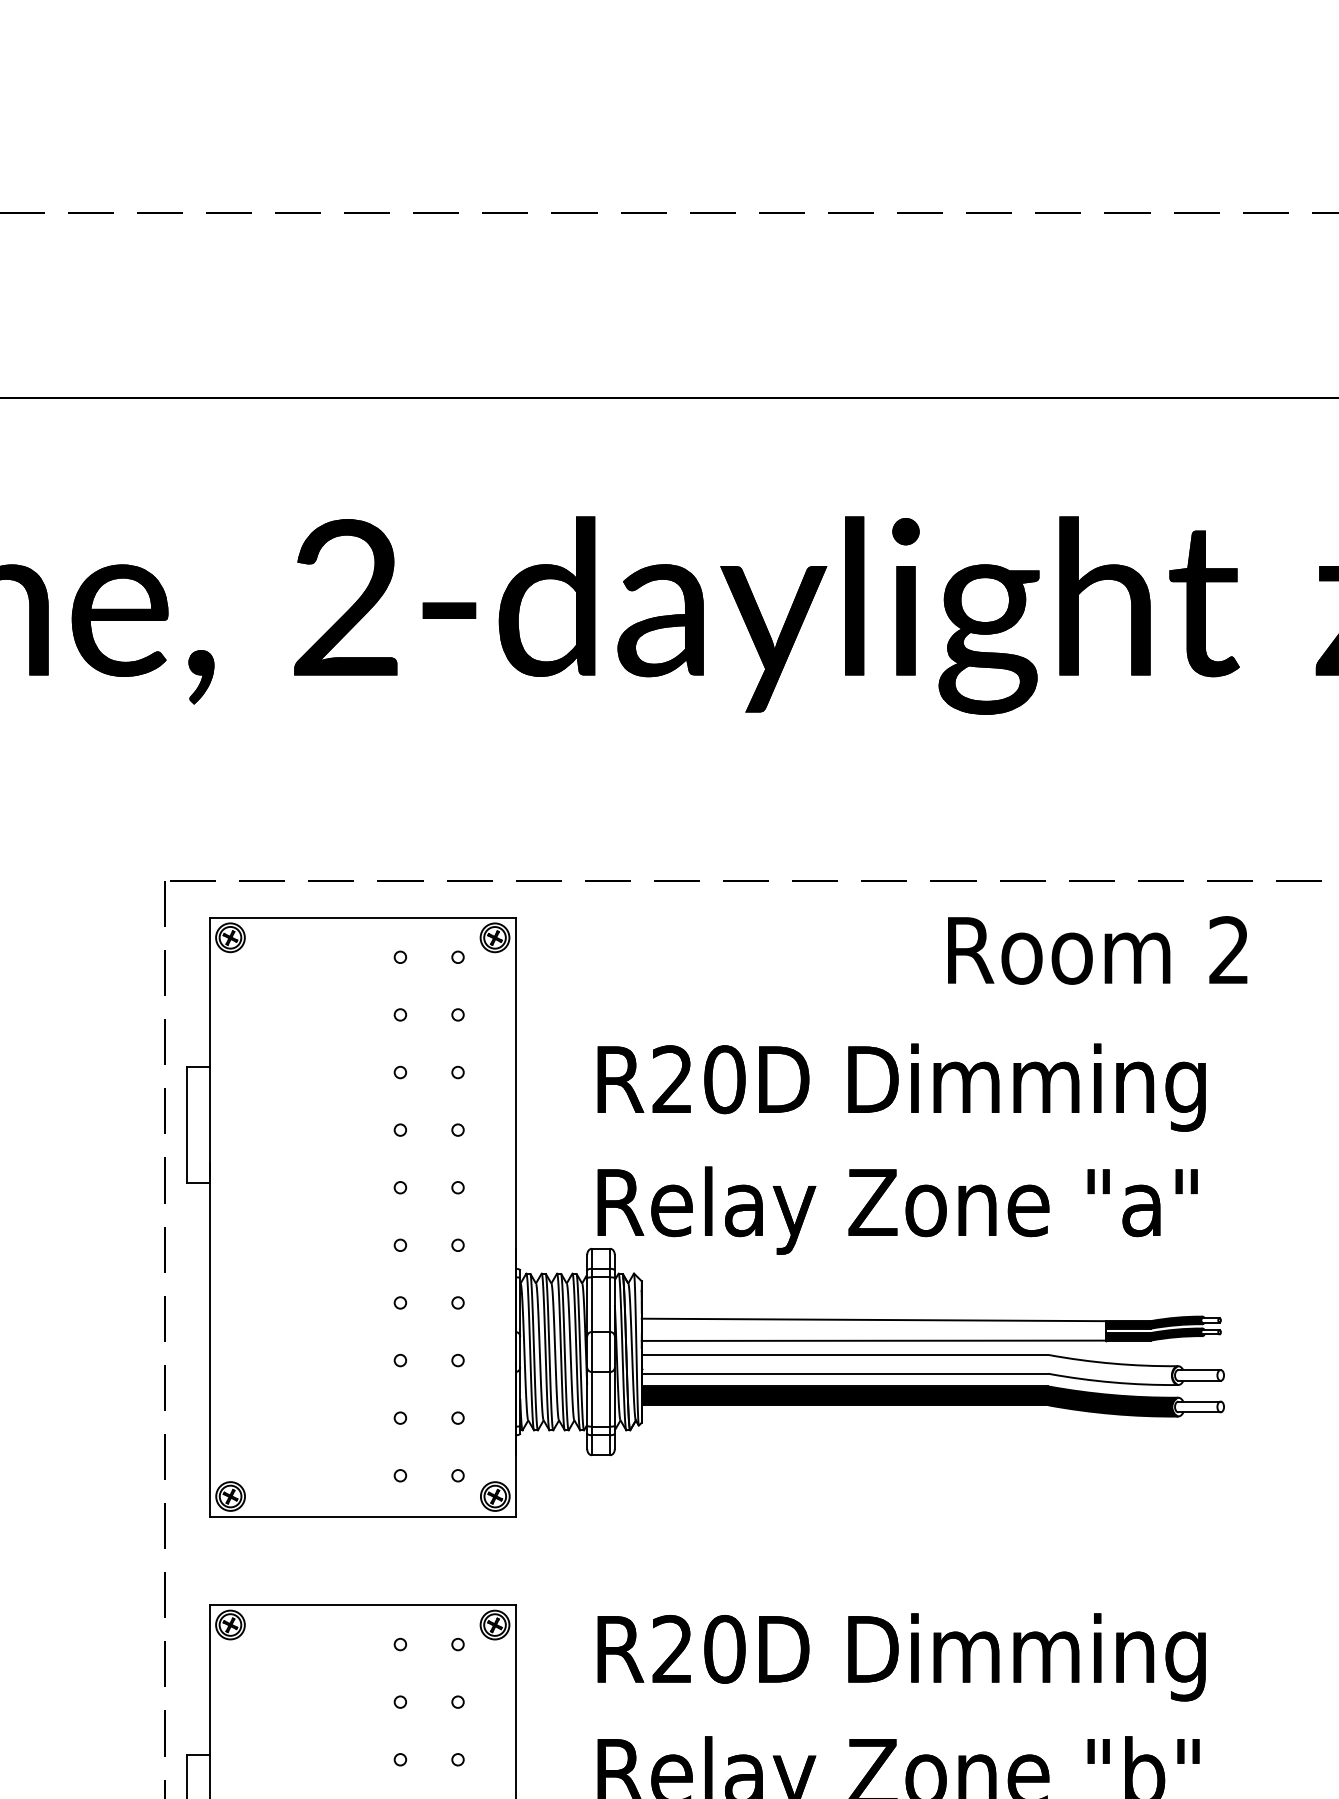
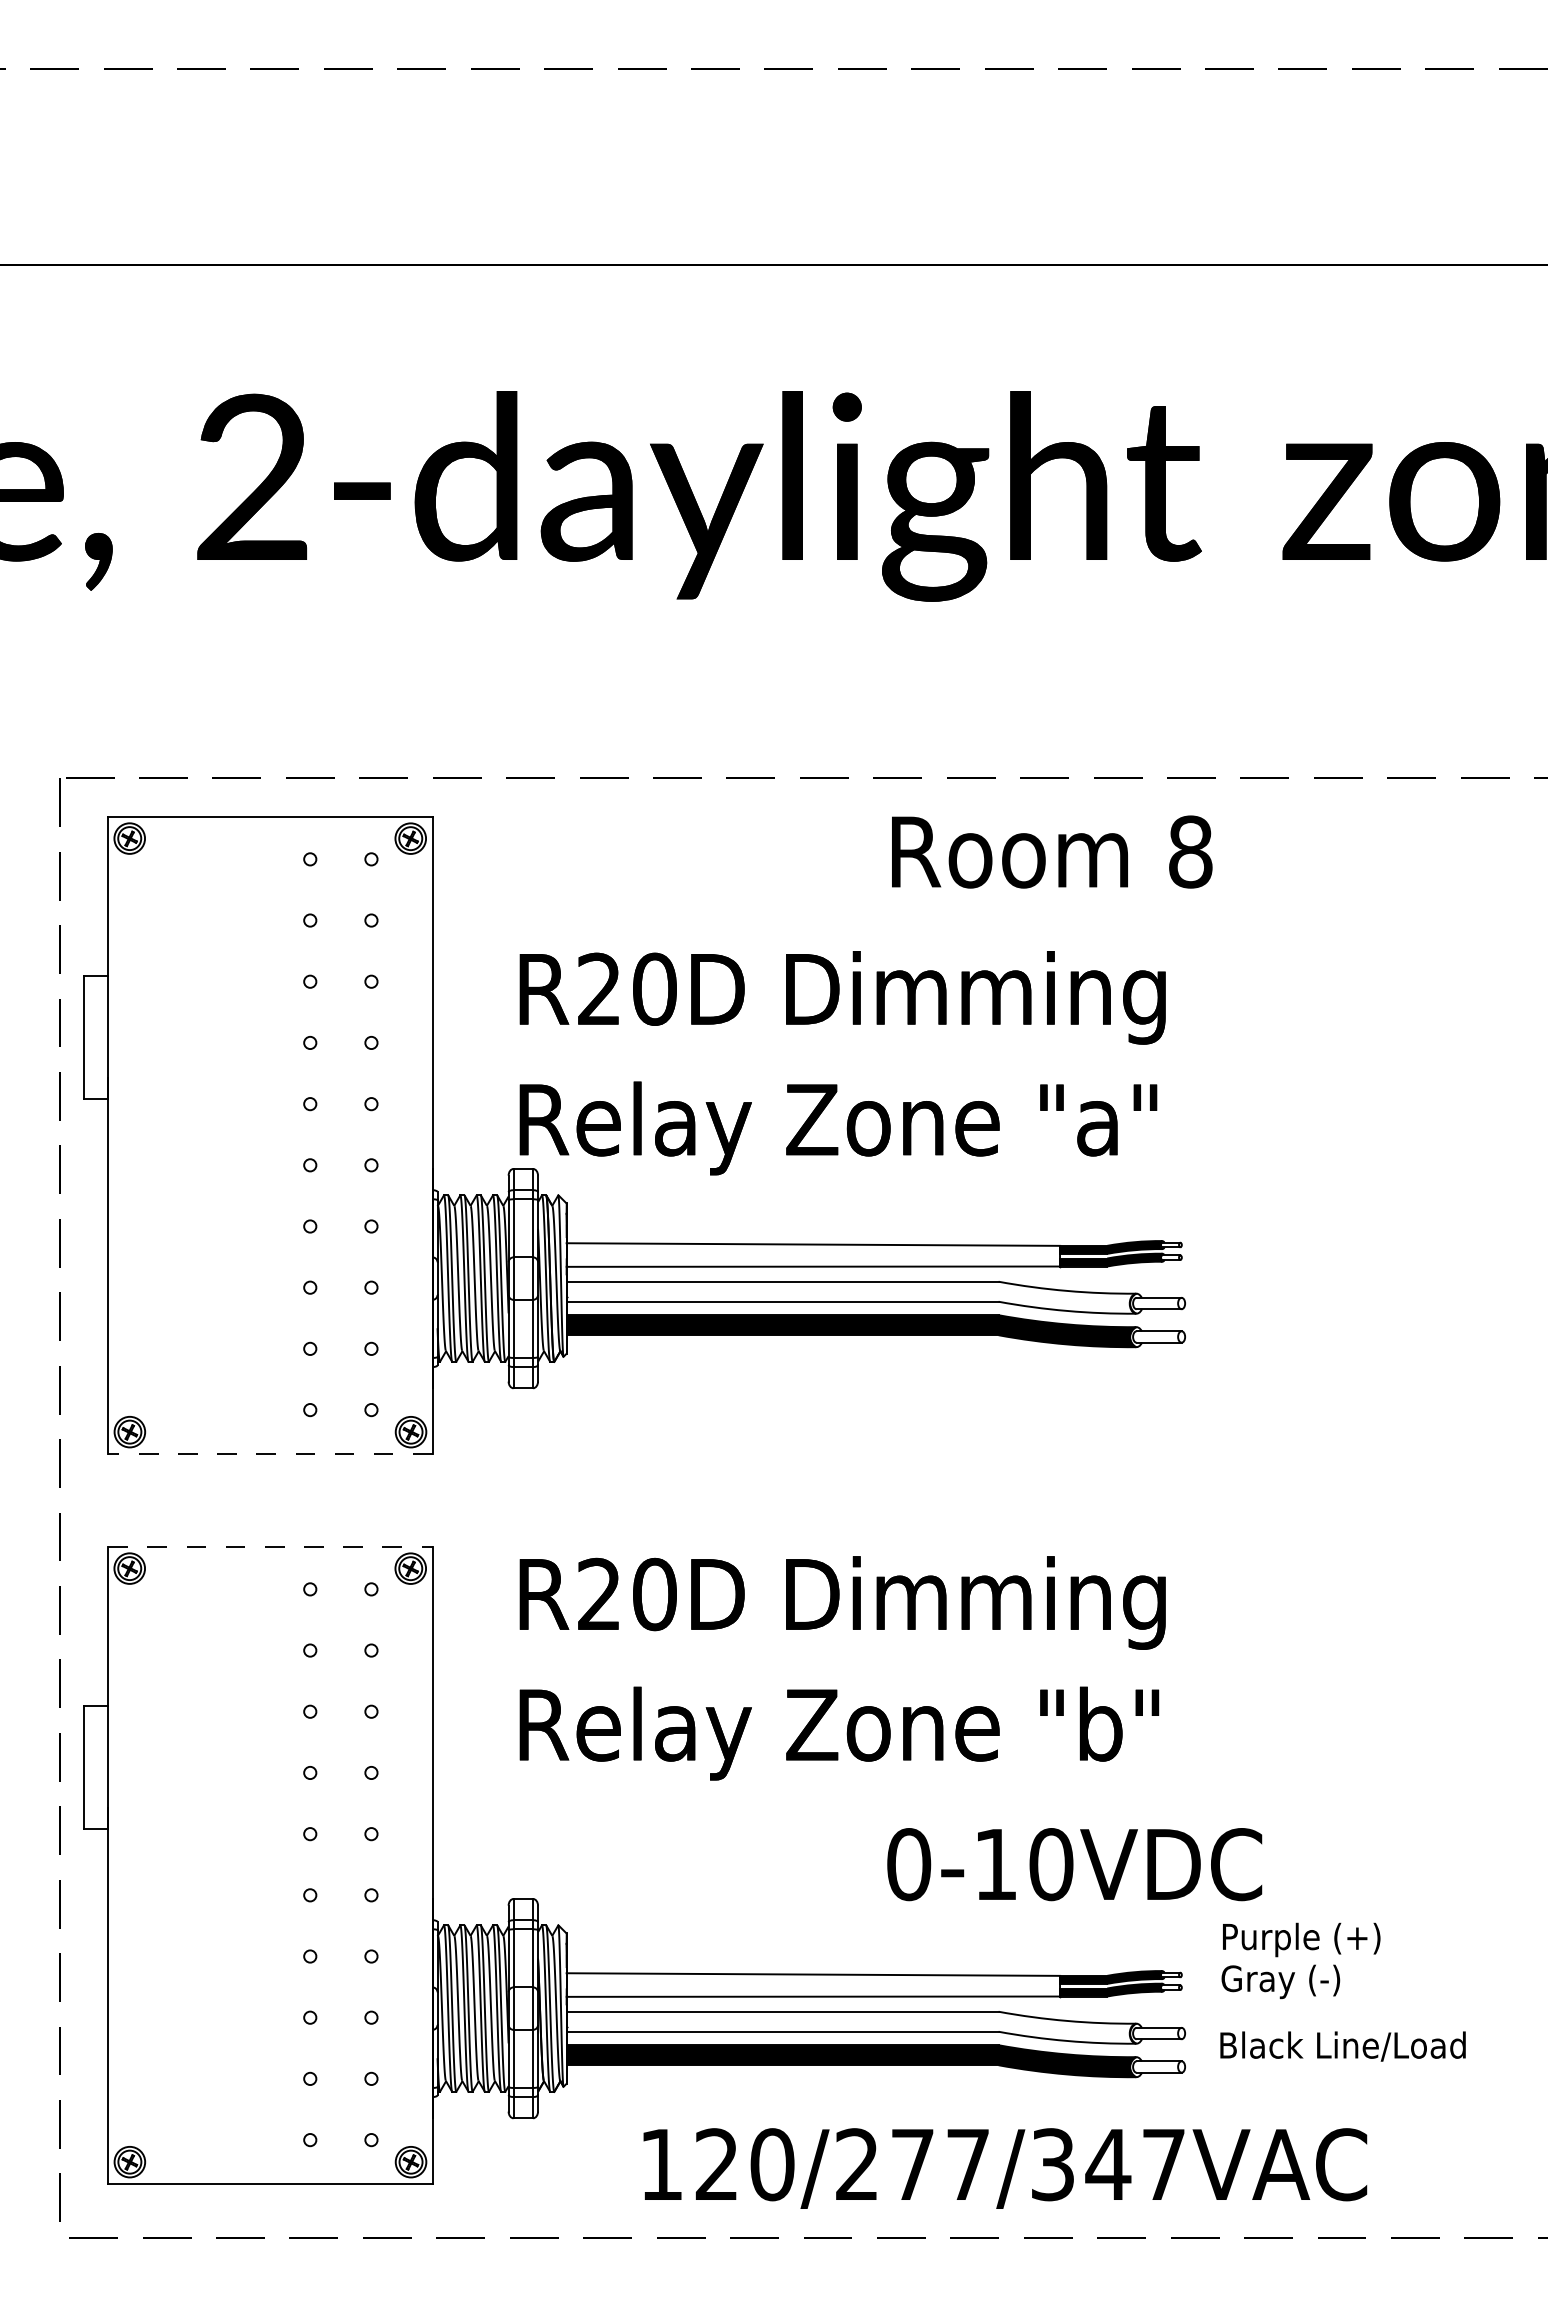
text: (1229, 949) -> (1190, 851), 2 -> 8
line: (362, 1516) -> (269, 1453), solid -> dashed
line: (362, 1605) -> (270, 1547), solid -> dashed

